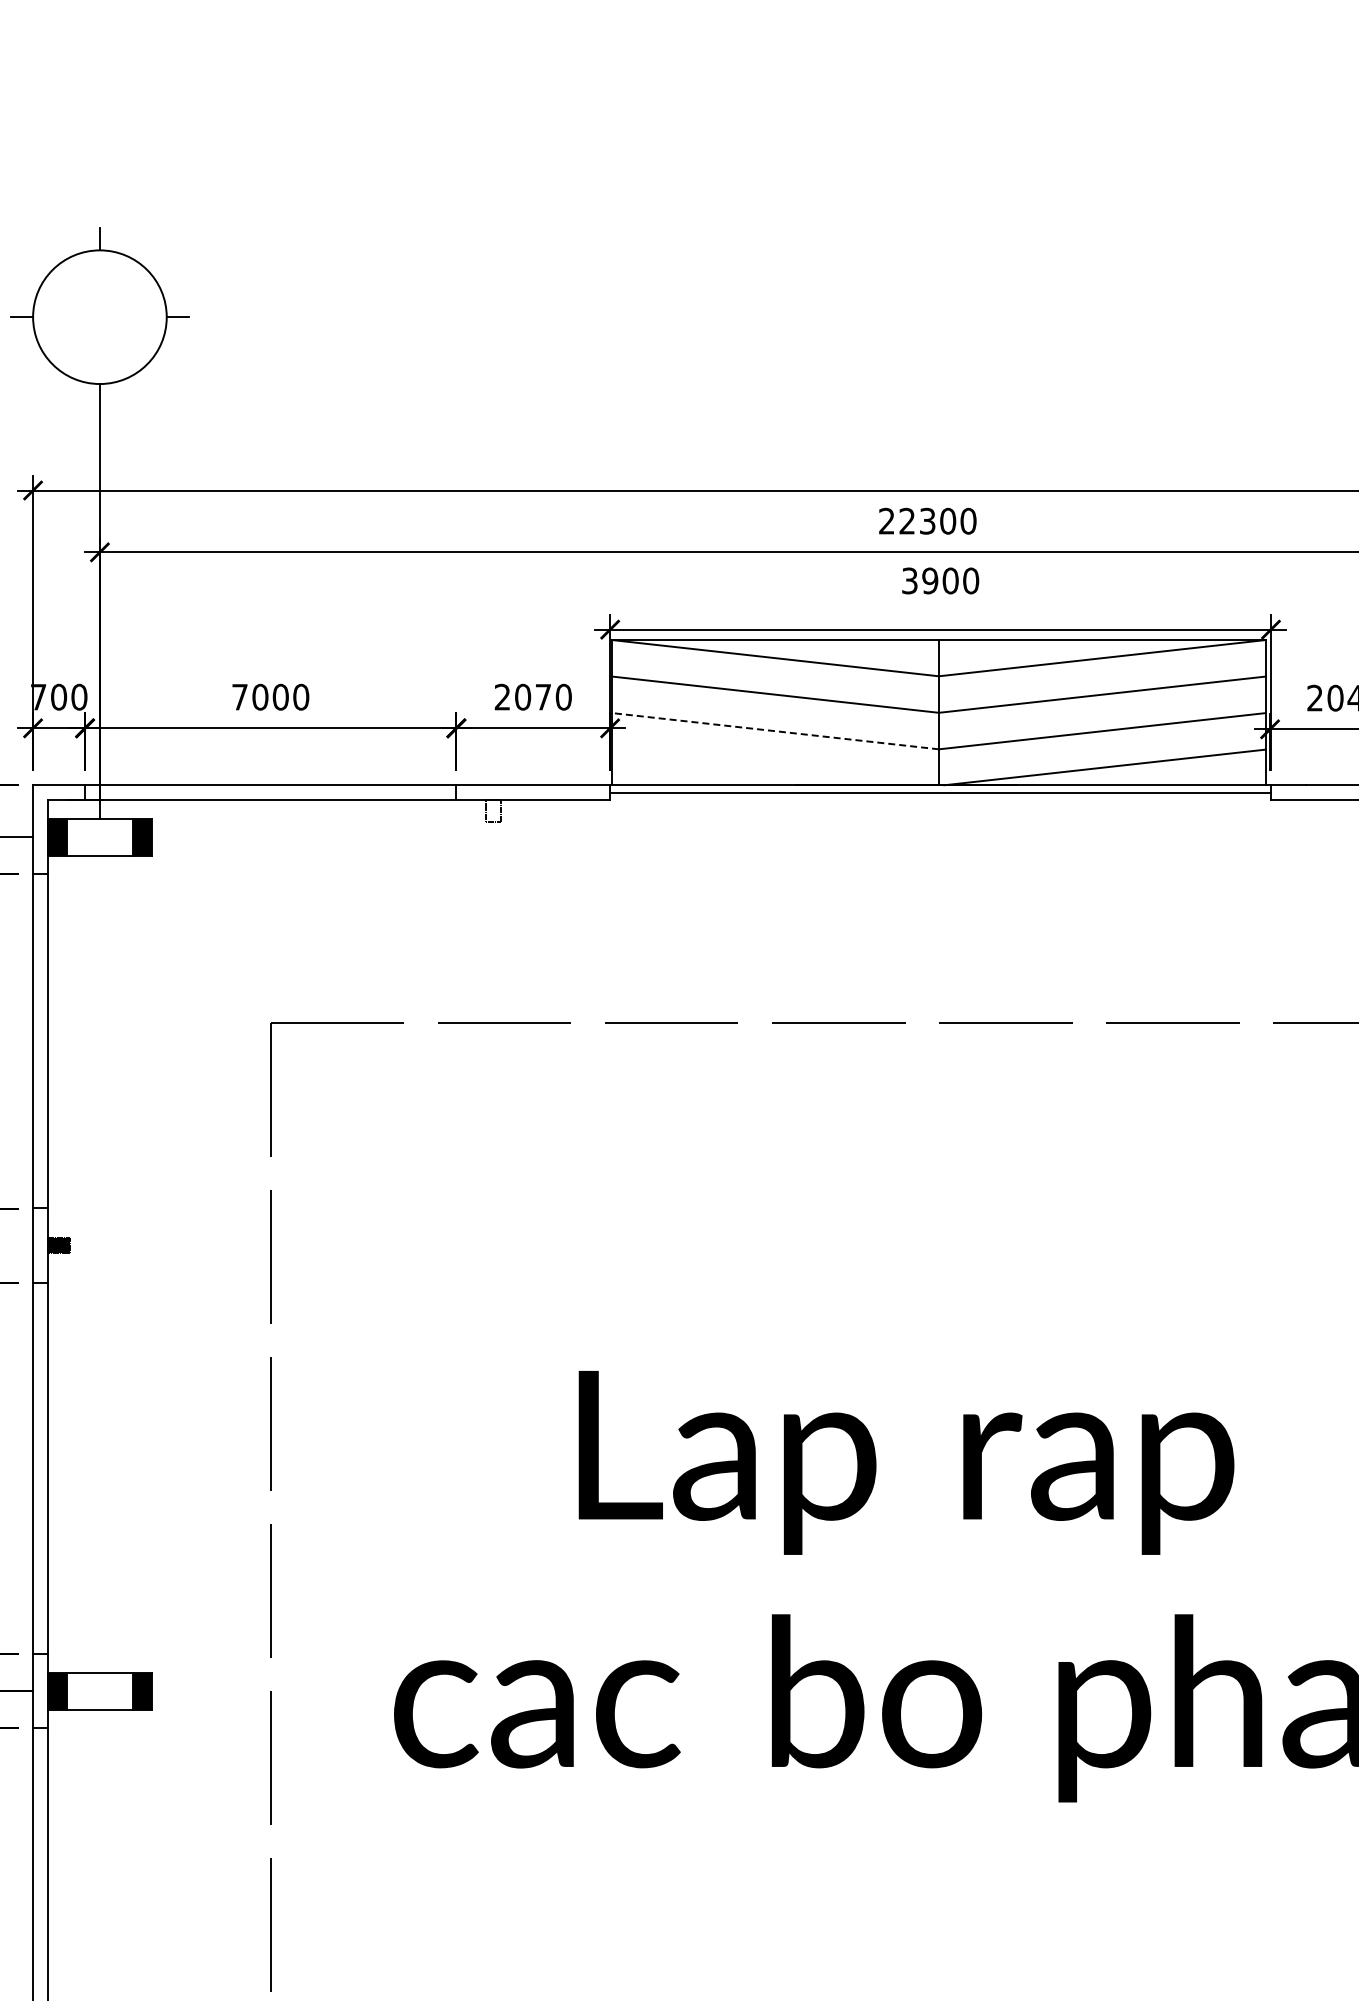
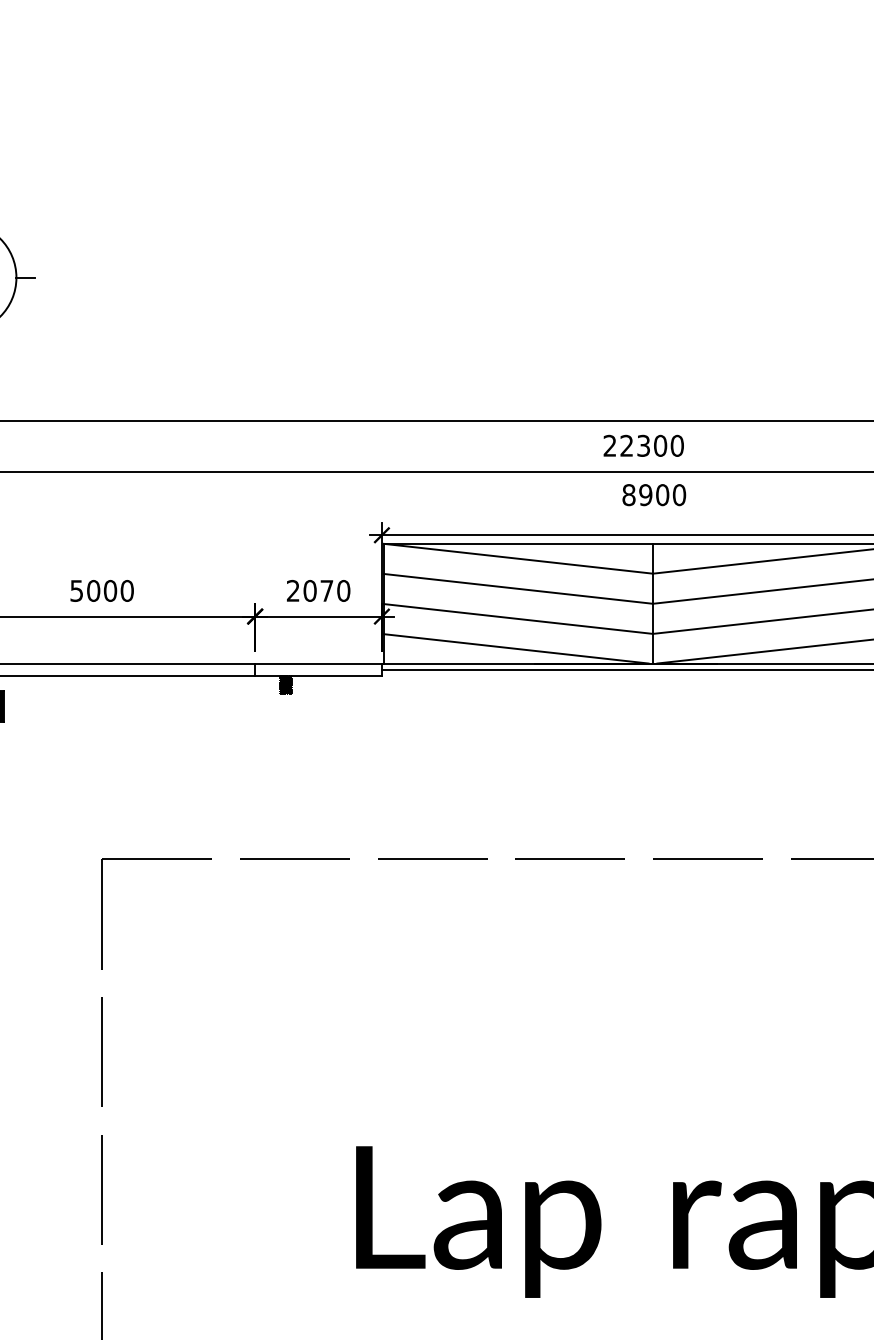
text: (909, 580) -> (628, 494), 3900 -> 8900
text: (239, 697) -> (76, 591), 7000 -> 5000
line: (775, 731) -> (518, 619), dashed -> solid
line: (772, 767) -> (515, 648), added
fill: (493, 811) -> (285, 685), added

